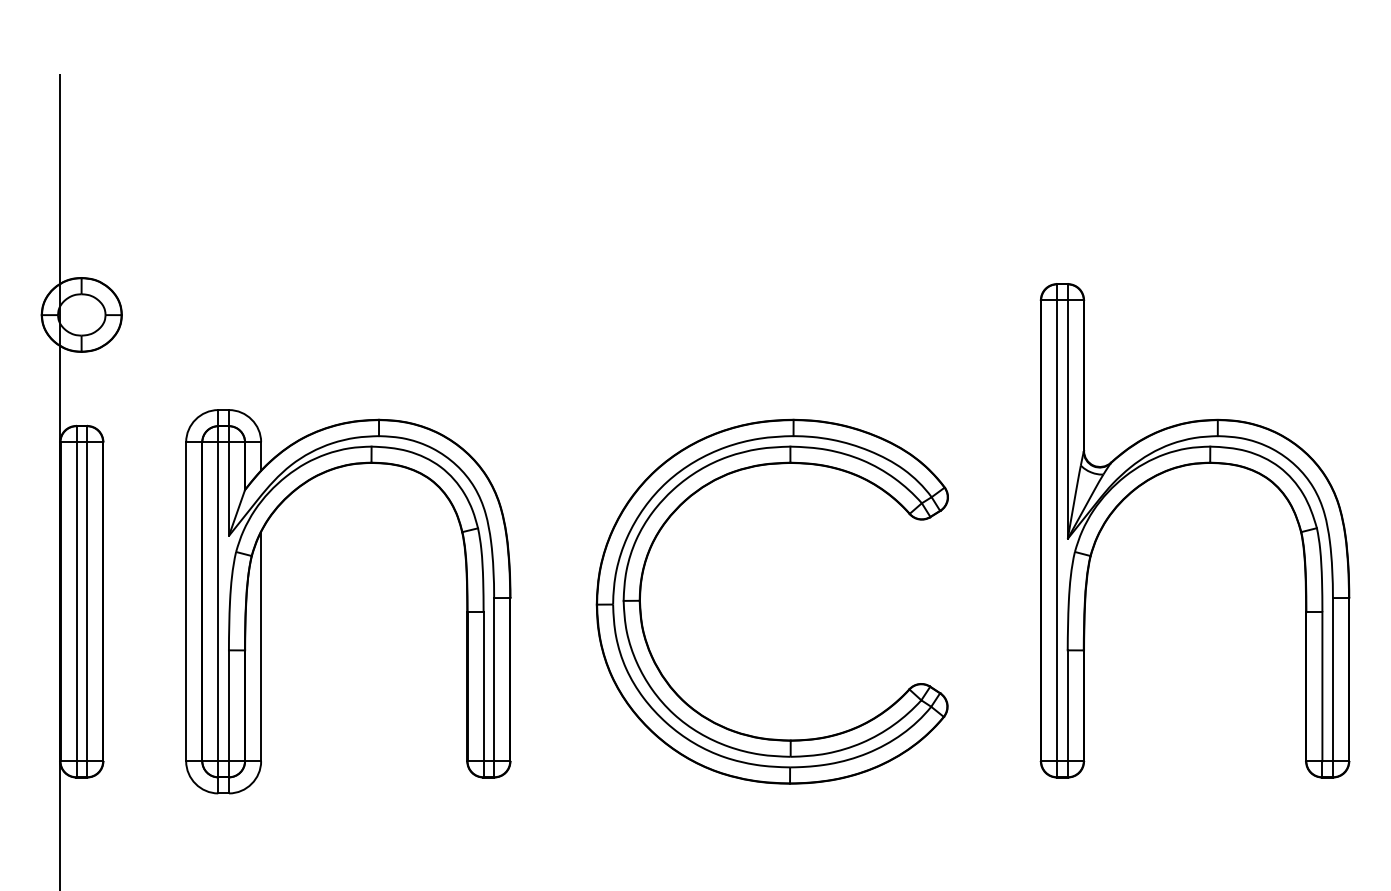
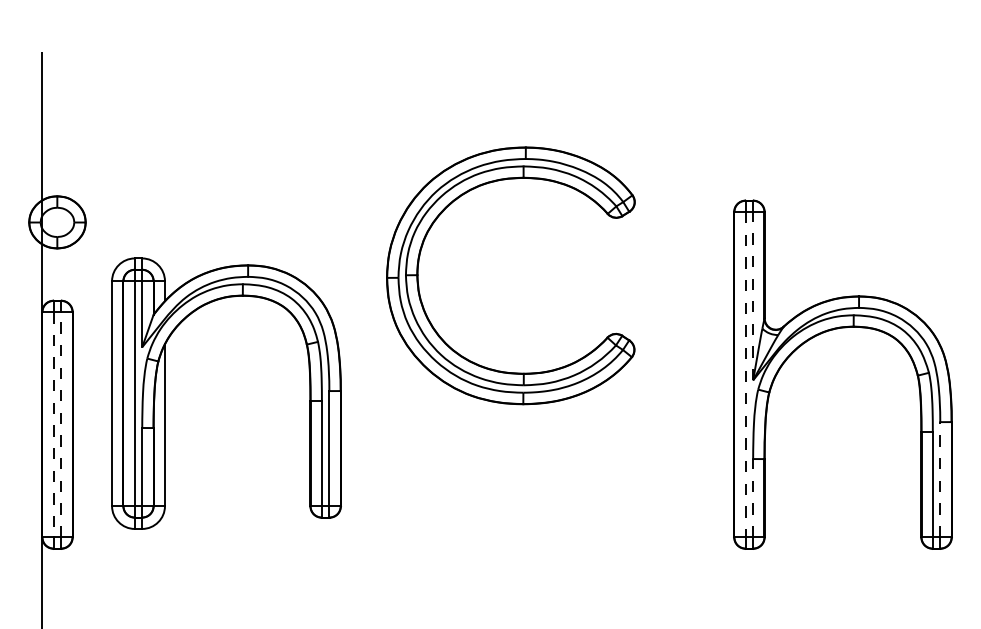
line: (1067, 419) -> (752, 296), solid -> dashed
line: (1057, 531) -> (745, 375), solid -> dashed
line: (87, 601) -> (61, 424), solid -> dashed
part: (261, 601) -> (165, 393), moved
line: (76, 602) -> (53, 425), solid -> dashed
part: (641, 605) -> (418, 278), moved
line: (1332, 679) -> (939, 479), solid -> dashed
line: (1067, 705) -> (752, 497), solid -> dashed

